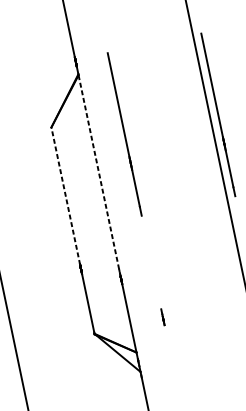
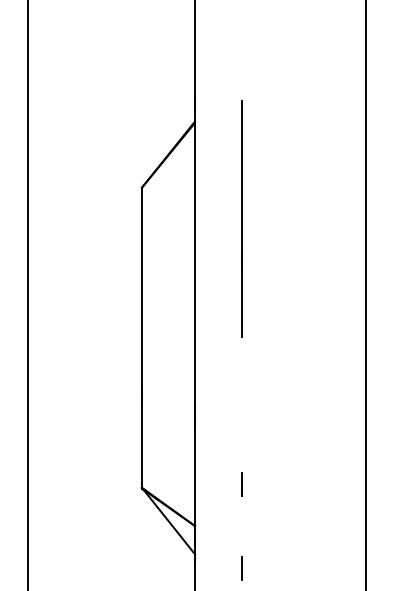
line: (217, 114) -> (377, 218), removed
line: (99, 176) -> (194, 269), dashed -> solid
line: (65, 196) -> (141, 287), dashed -> solid
line: (174, 375) -> (241, 568), added

